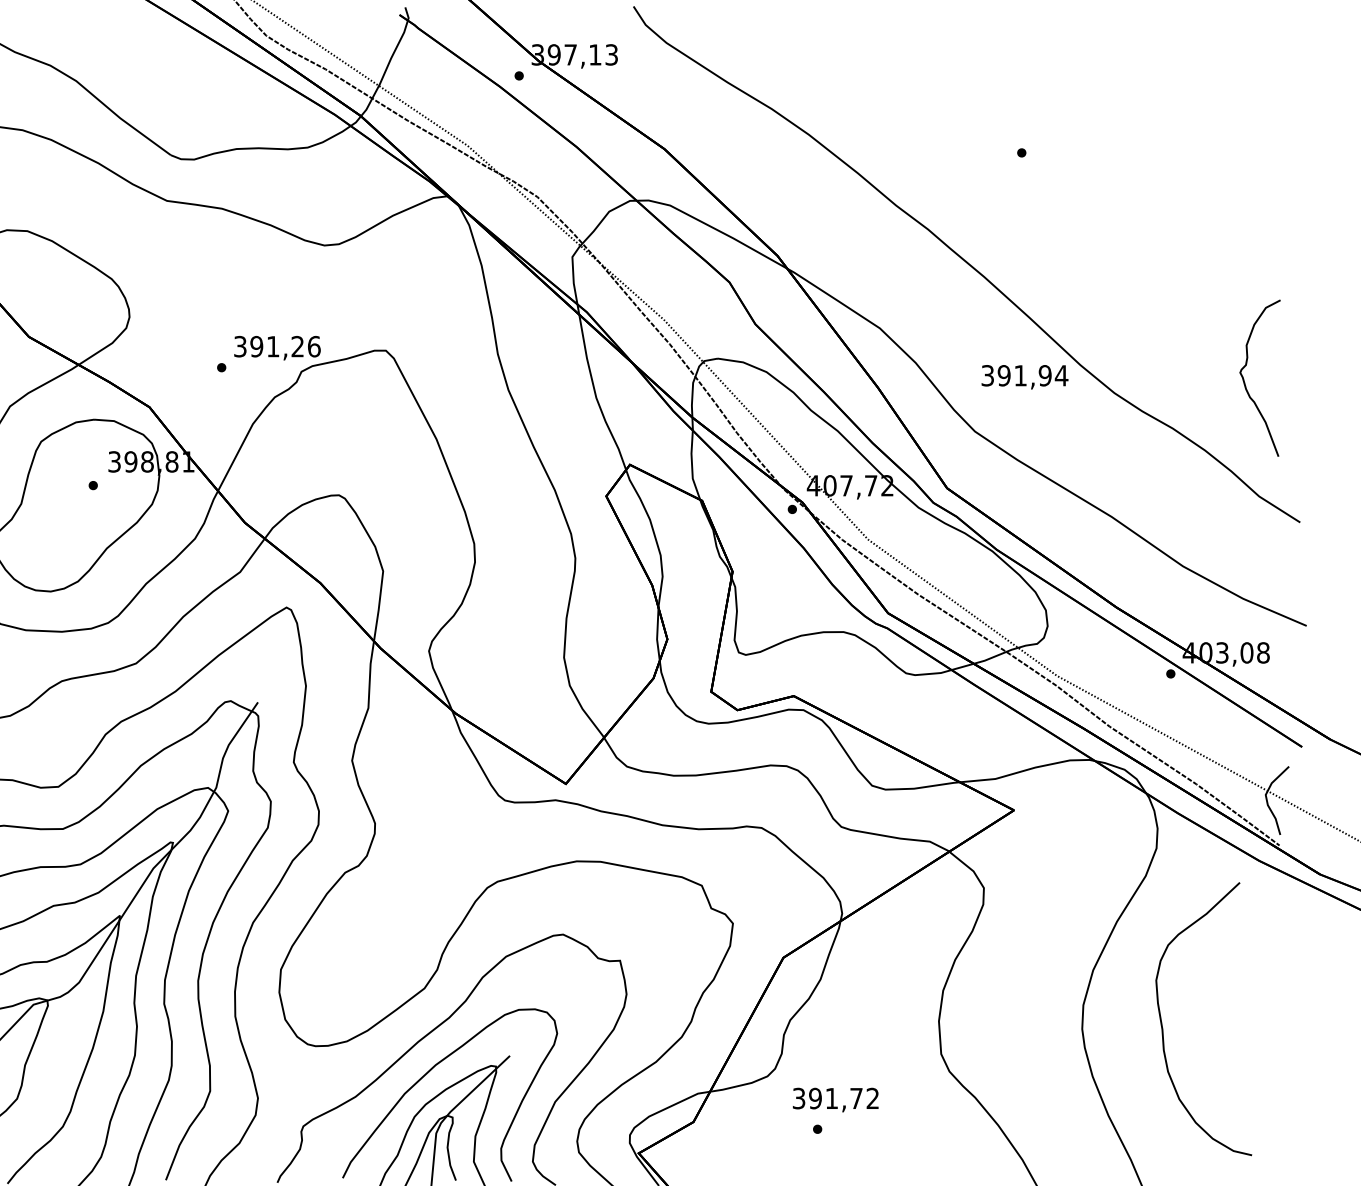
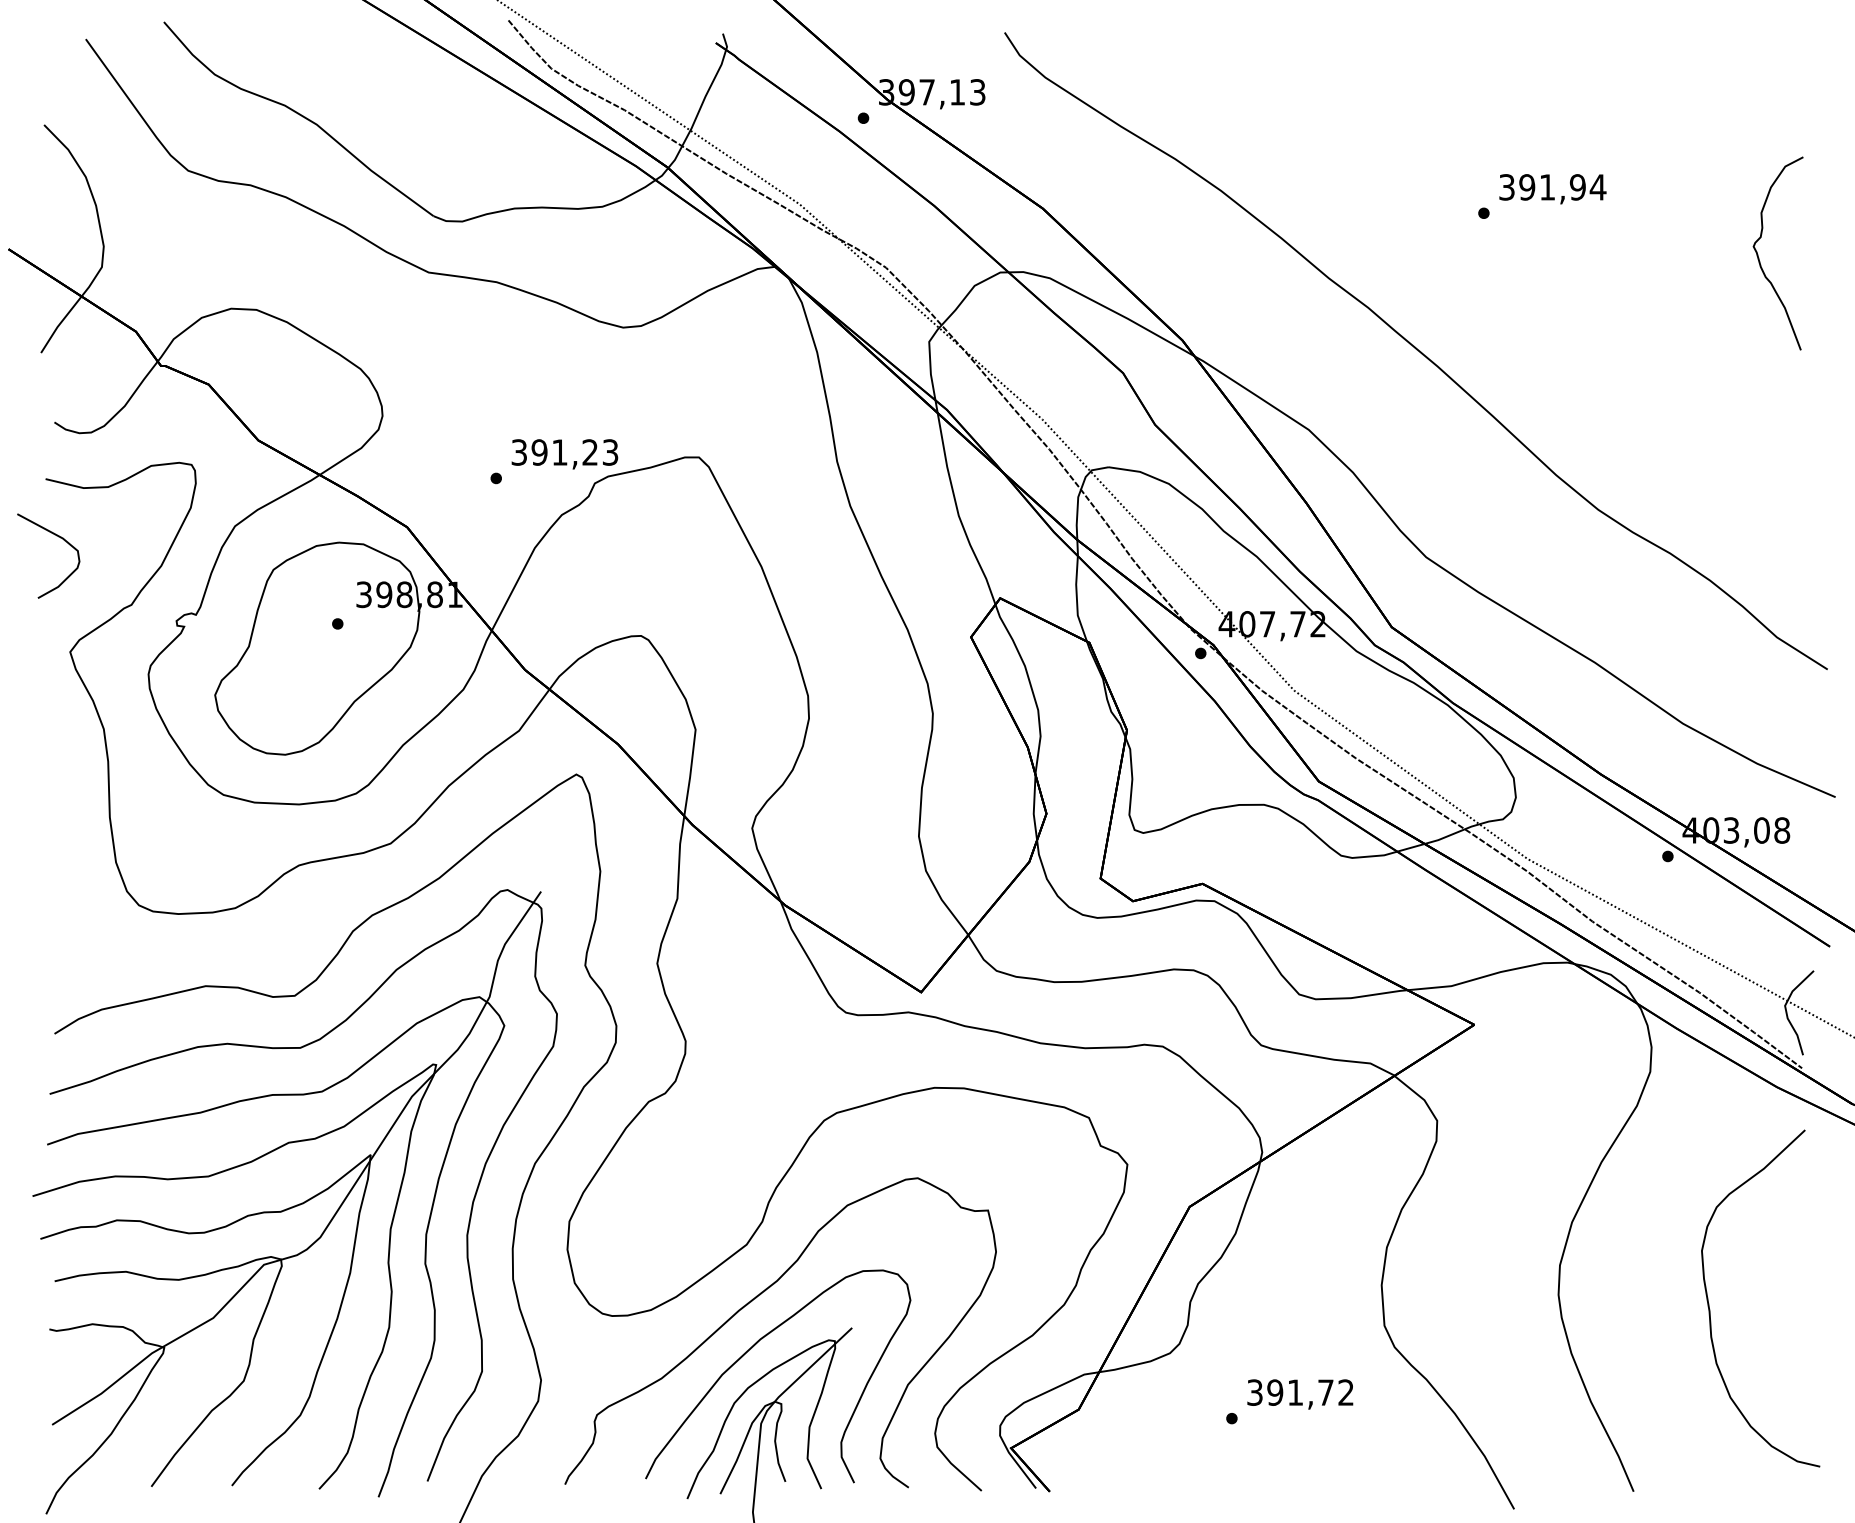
text: (314, 346) -> (610, 452), 391,26 -> 391,23
text: (1024, 377) -> (1552, 189), moved
curve: (1245, 381) -> (1759, 257), moved
curve: (1163, 1027) -> (1710, 1309), moved
text: (835, 1100) -> (1300, 1394), moved

